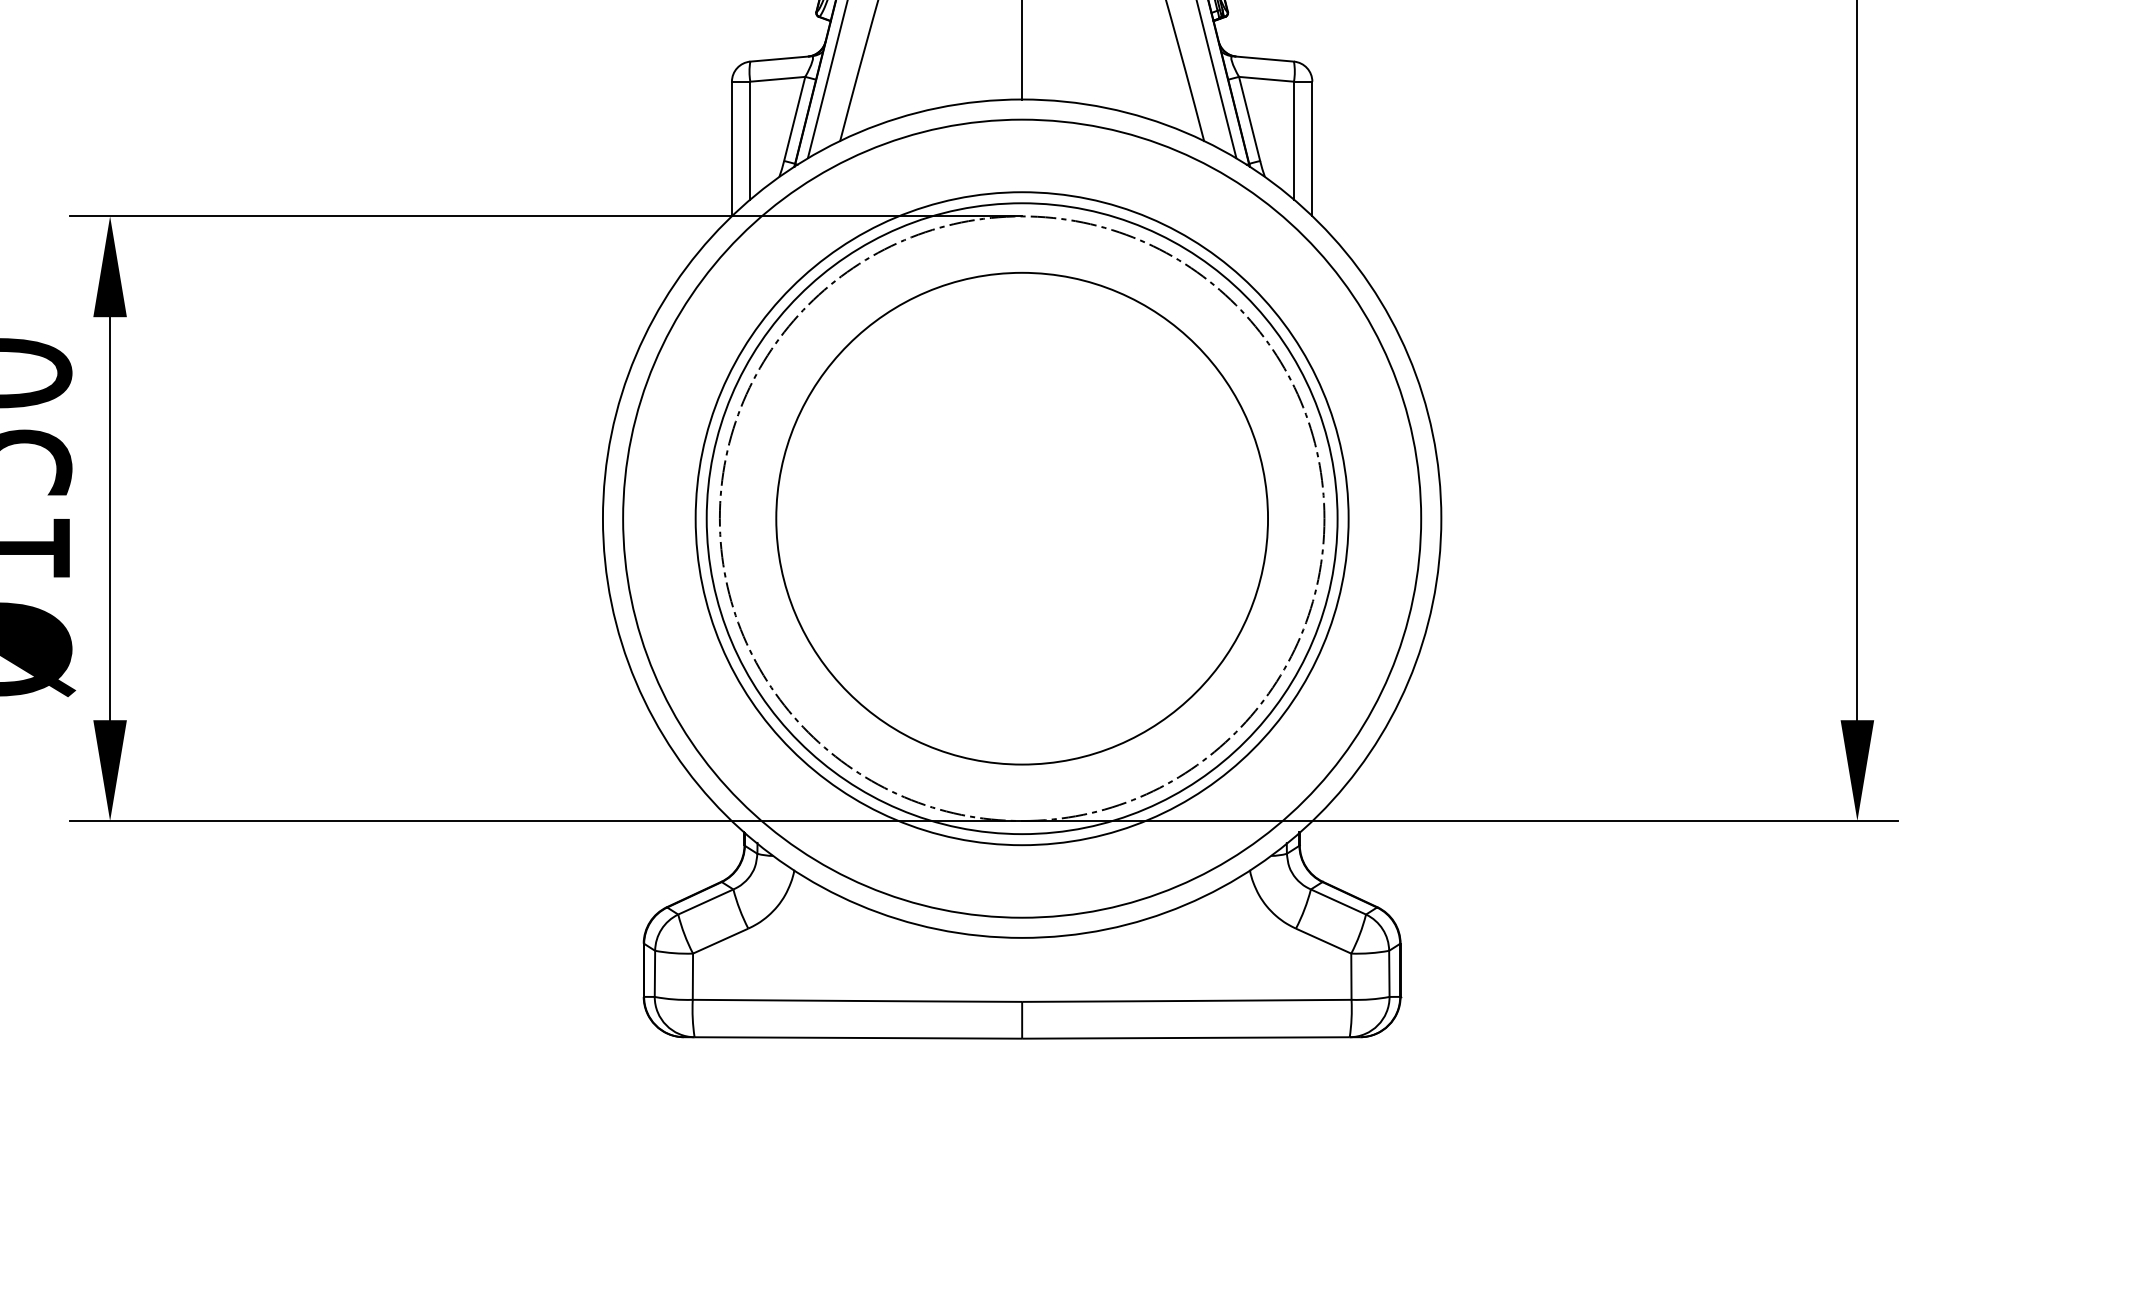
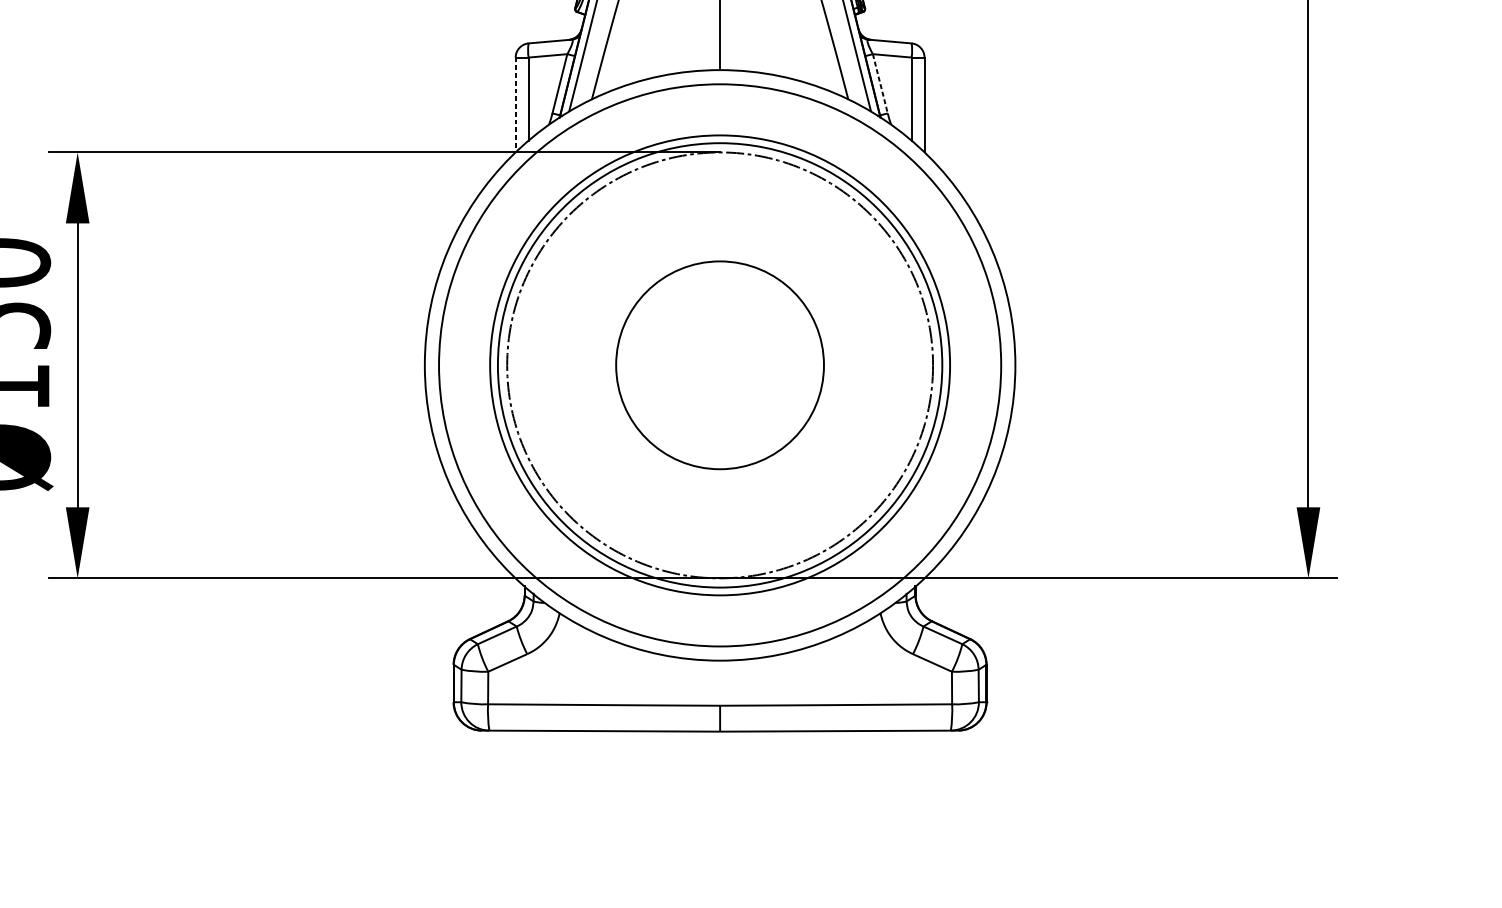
line: (1249, 119) -> (880, 84), solid -> dashed
line: (731, 149) -> (515, 105), solid -> dashed
circle: (1021, 518) -> (719, 365), size x0.6

